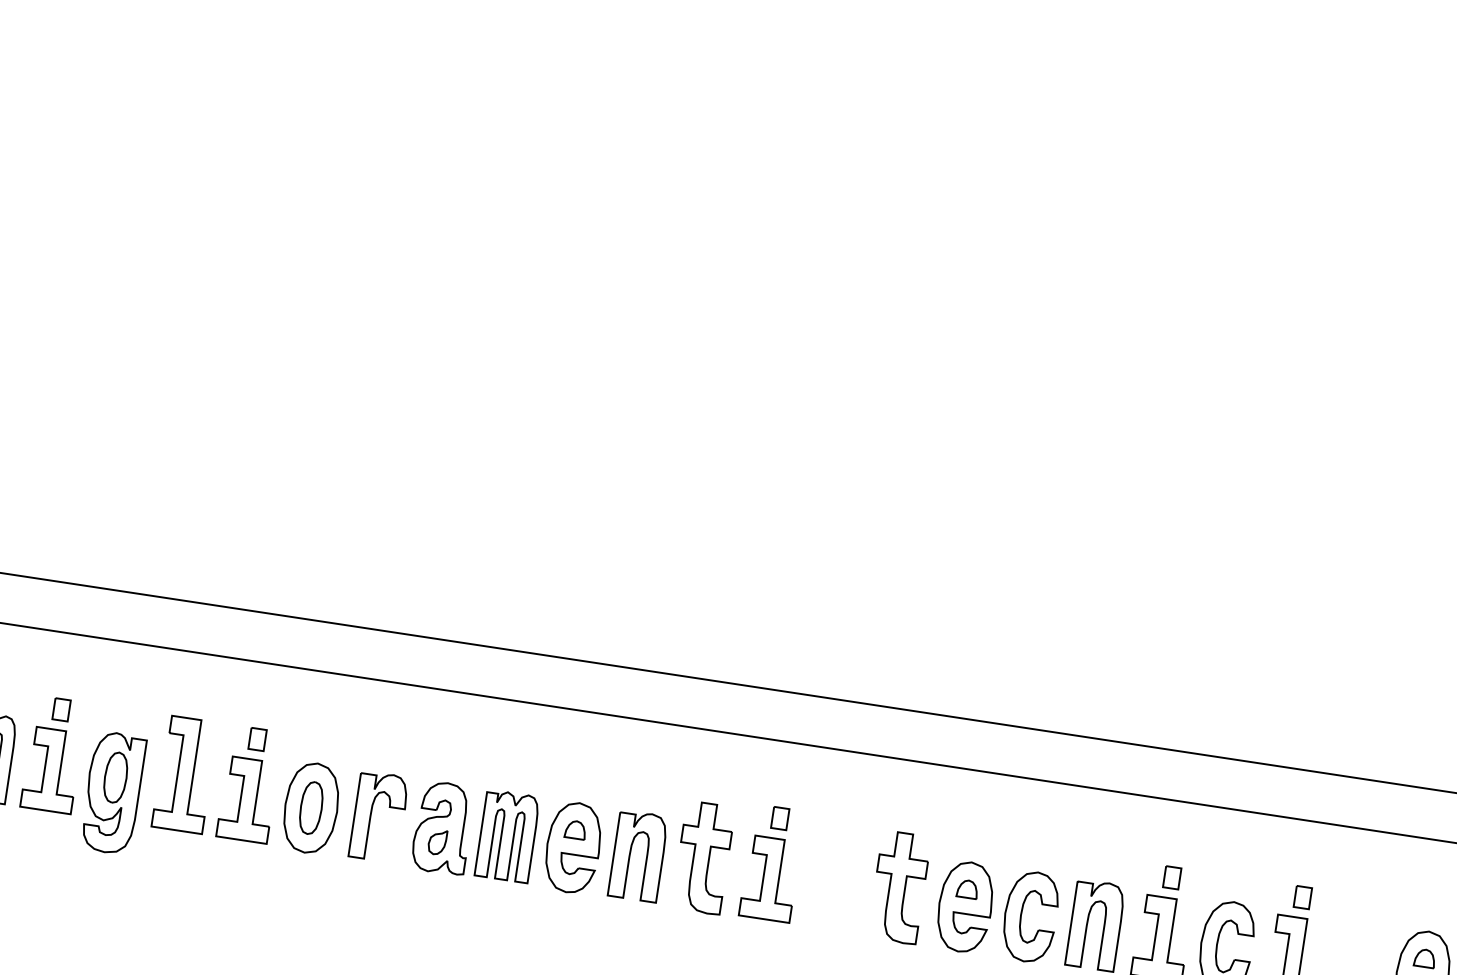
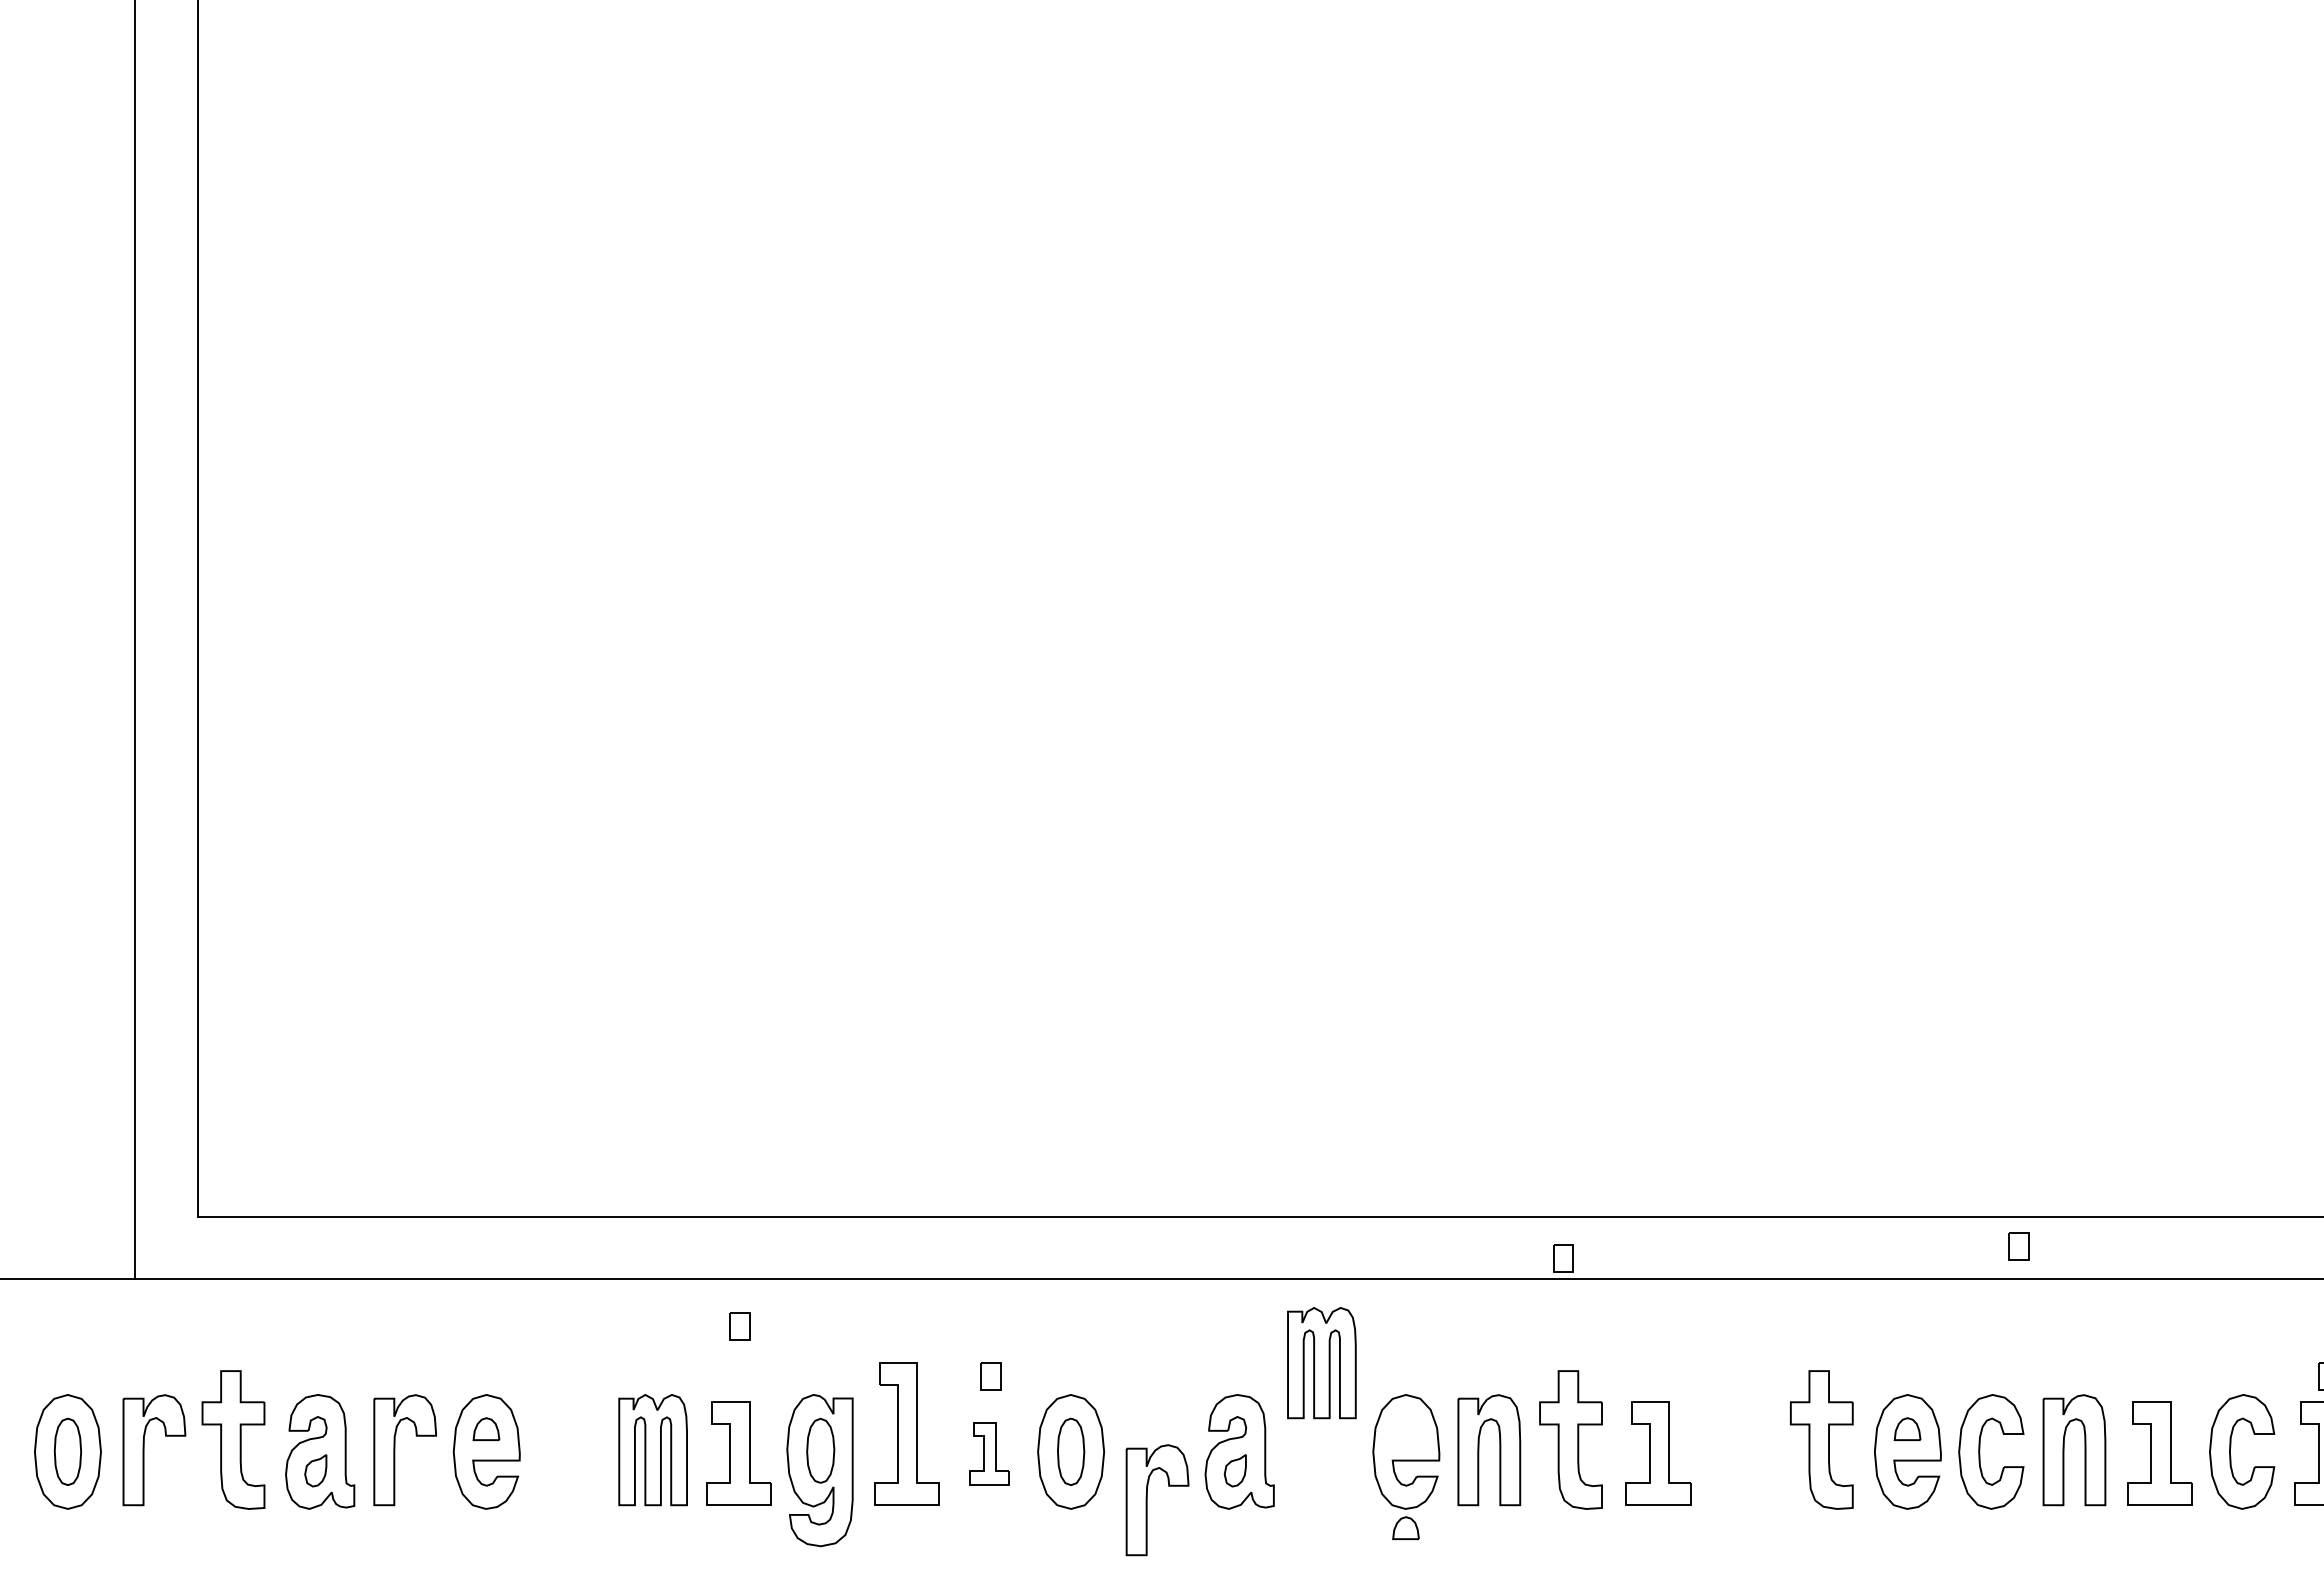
part: (61, 709) -> (739, 1326), moved
part: (247, 799) -> (989, 1453), size x0.6
part: (371, 816) -> (1147, 1500), moved
part: (780, 818) -> (1563, 1258), moved
part: (575, 829) -> (1405, 1527), moved
part: (507, 836) -> (1321, 1363), moved
part: (1171, 877) -> (2018, 1246), moved

